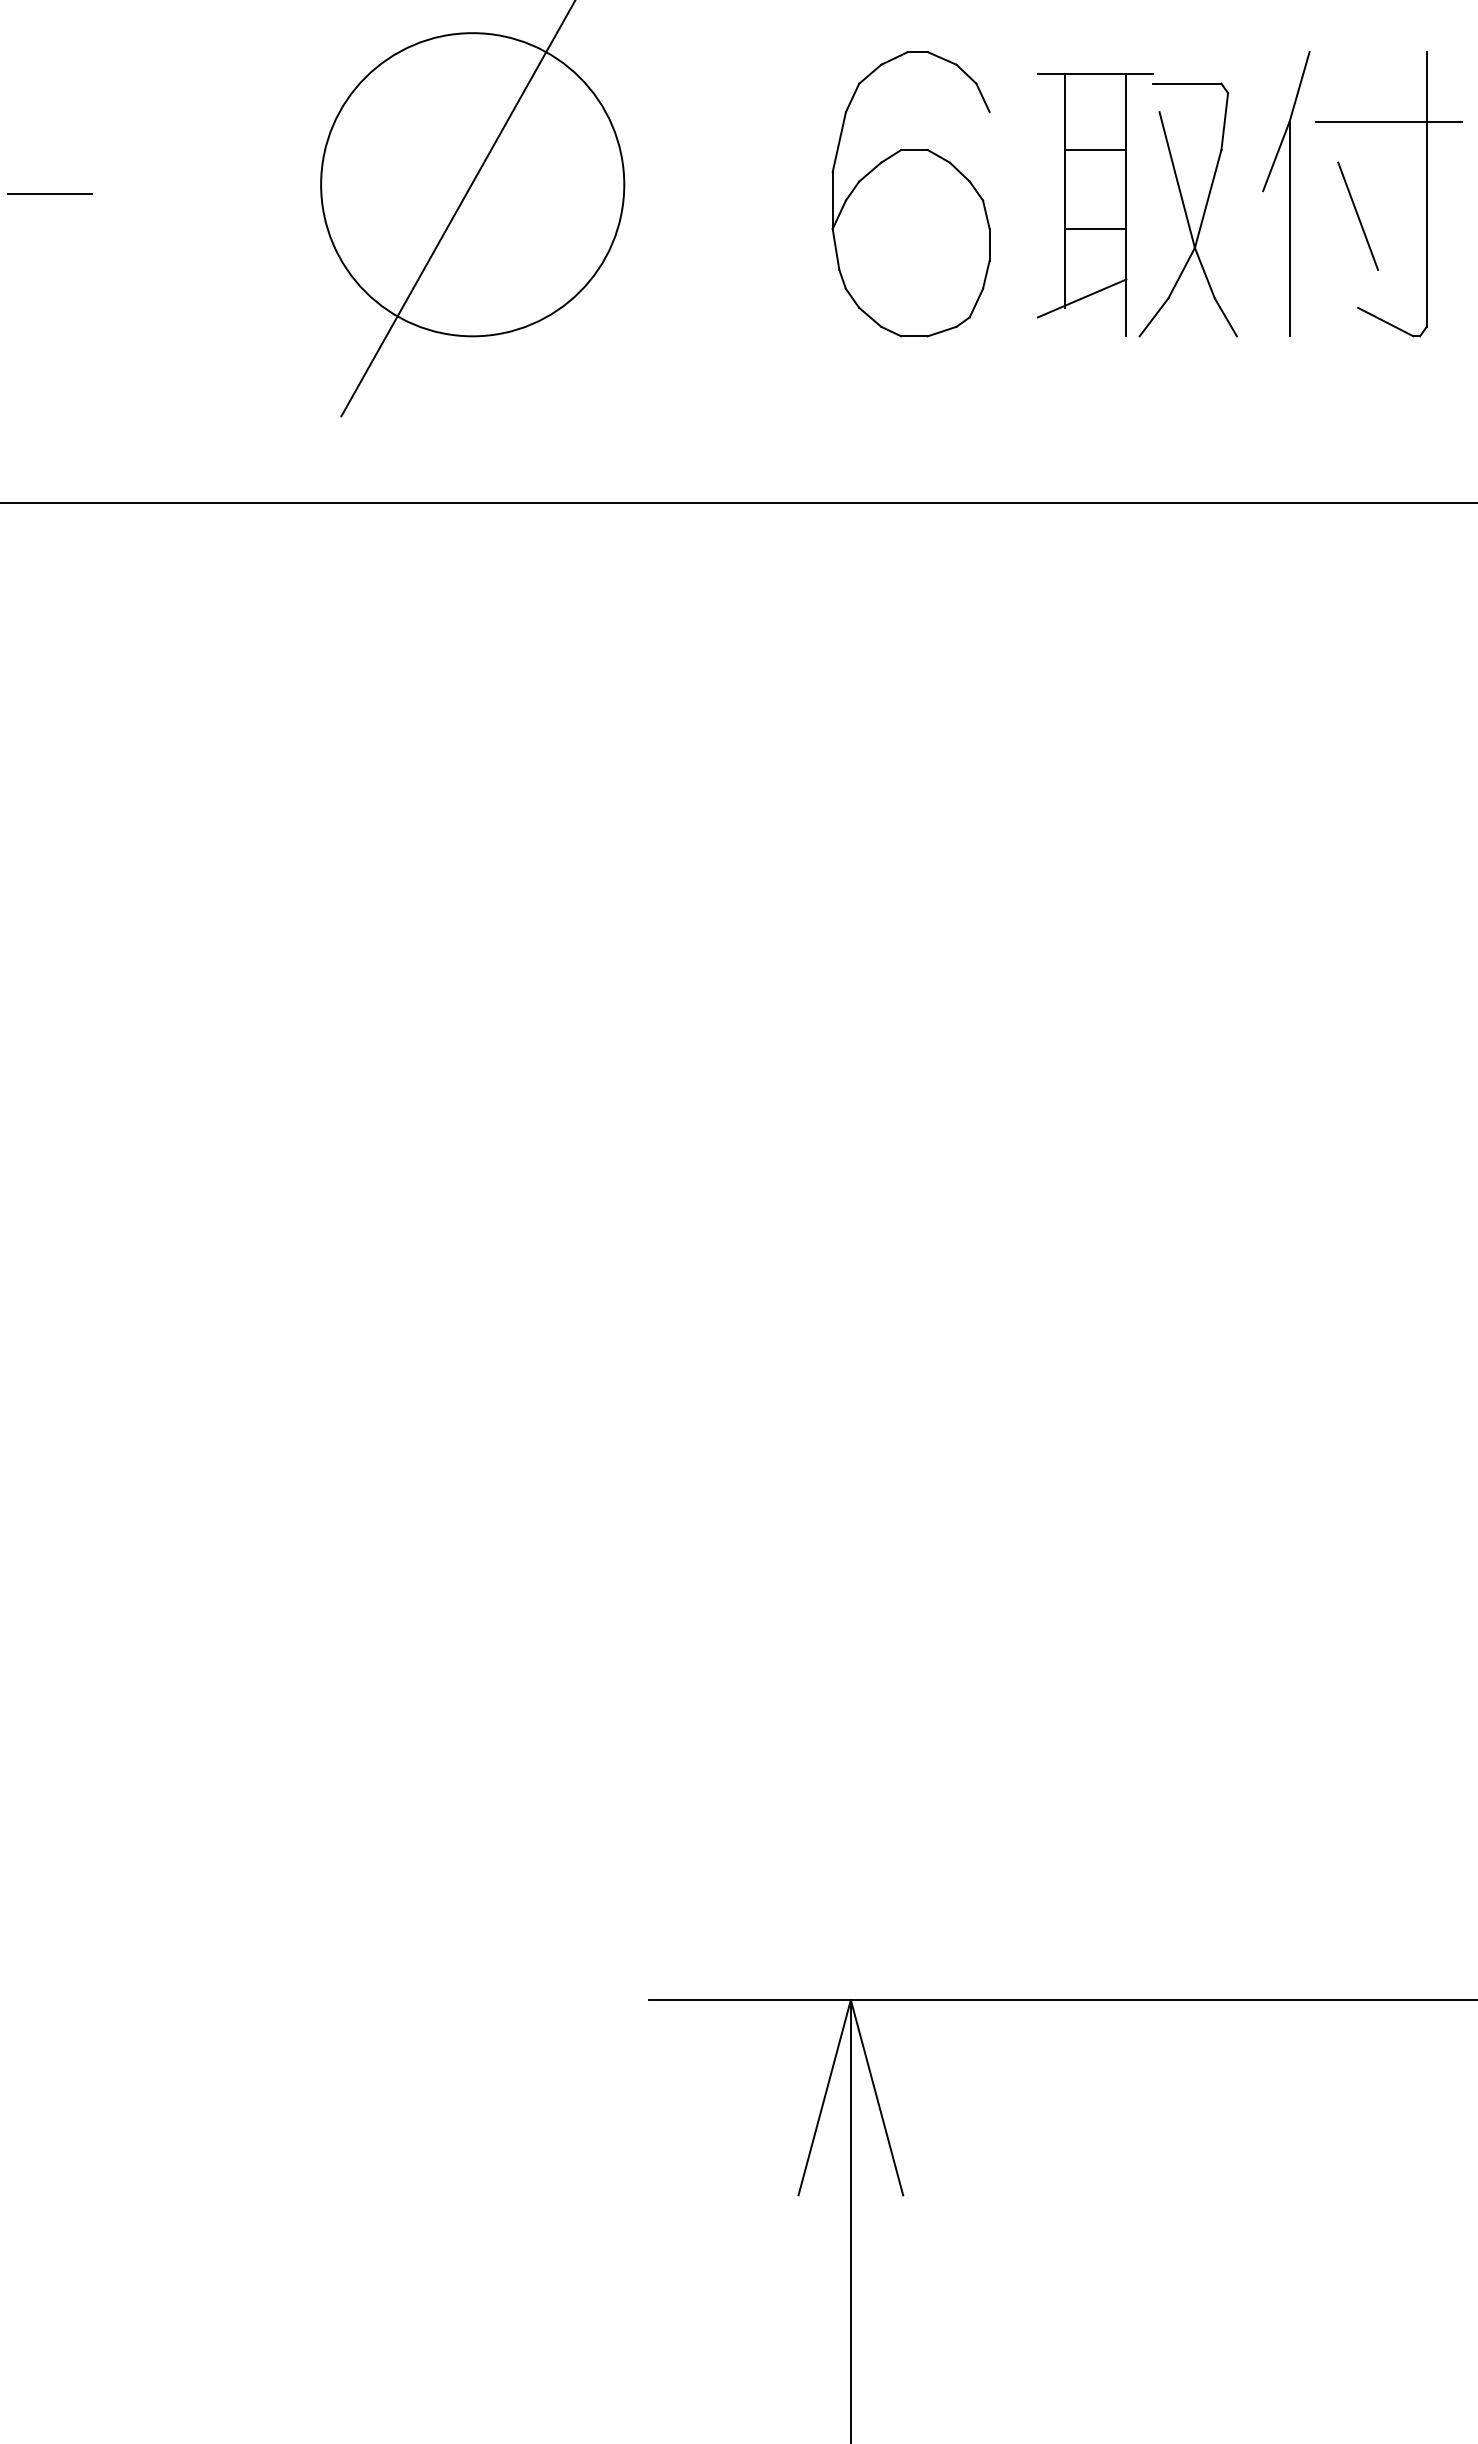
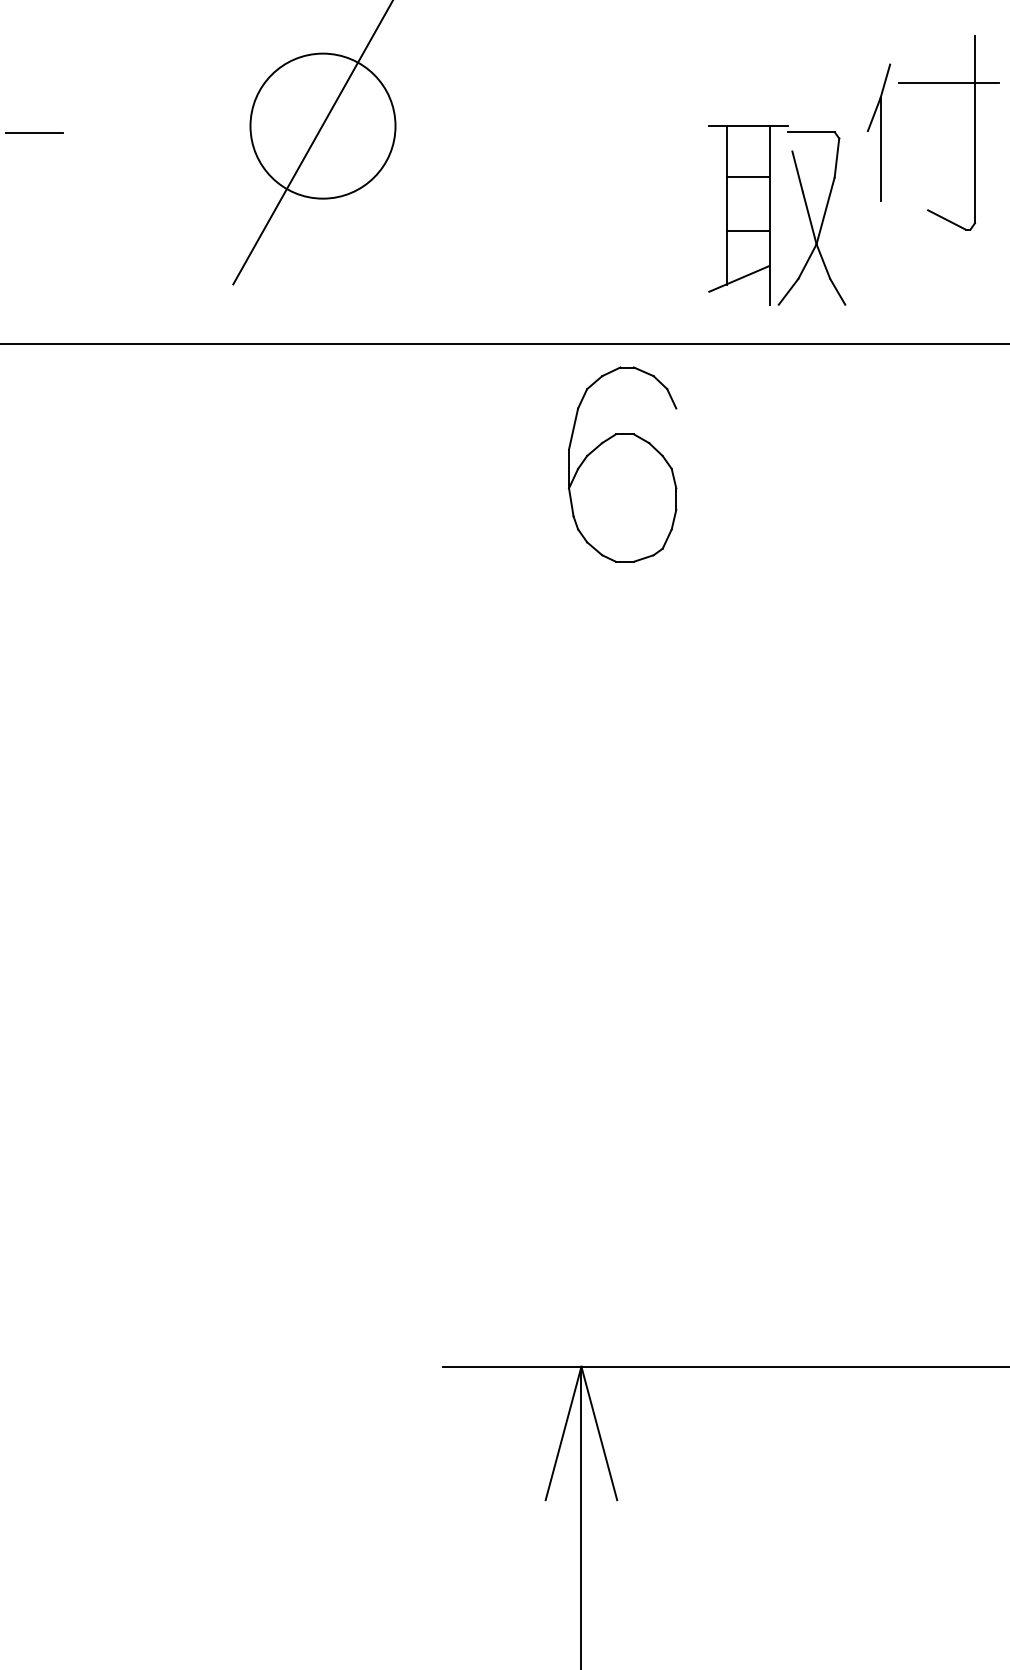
circle: (471, 183) -> (322, 125), size x0.7
part: (910, 194) -> (622, 464), moved
part: (1285, 194) -> (878, 132), size x0.7
part: (1127, 205) -> (770, 215), moved
line: (1357, 215) -> (927, 147), removed

